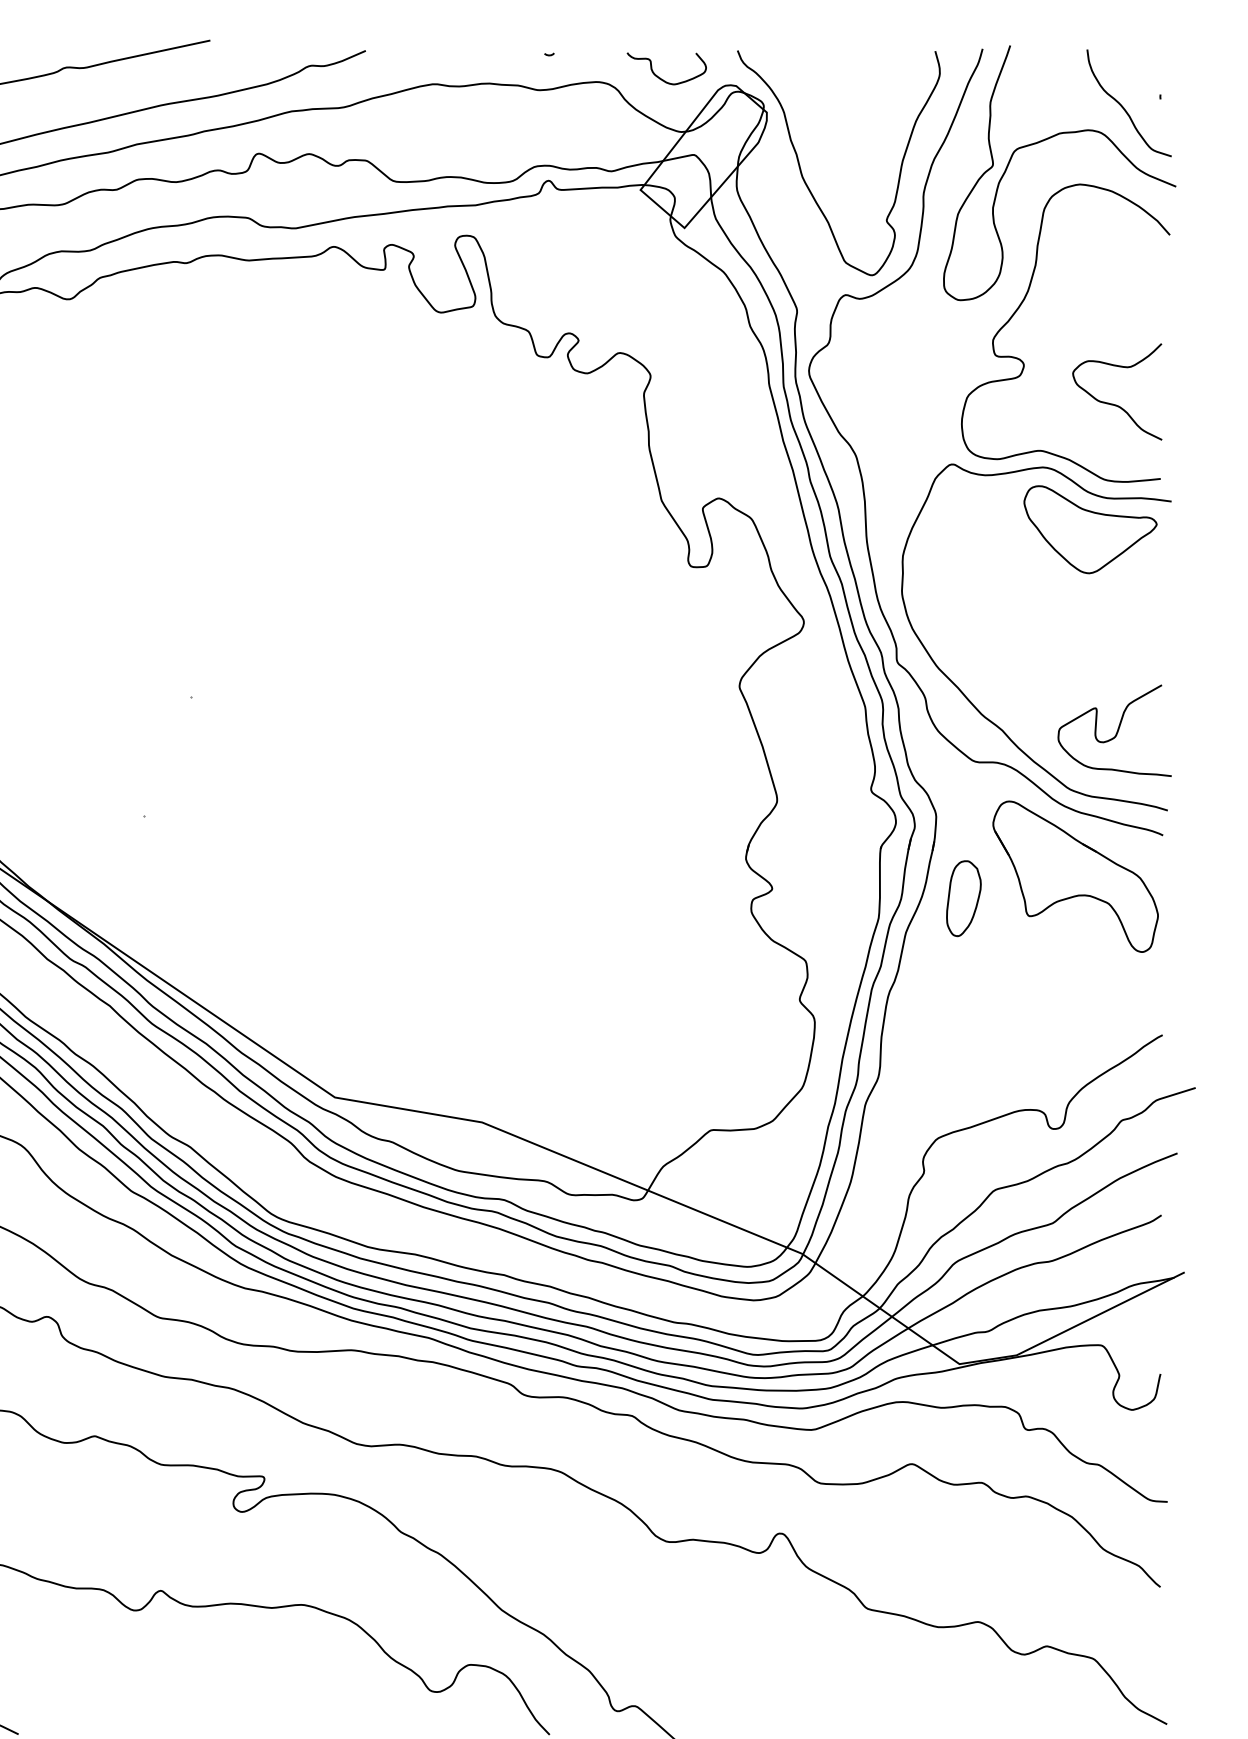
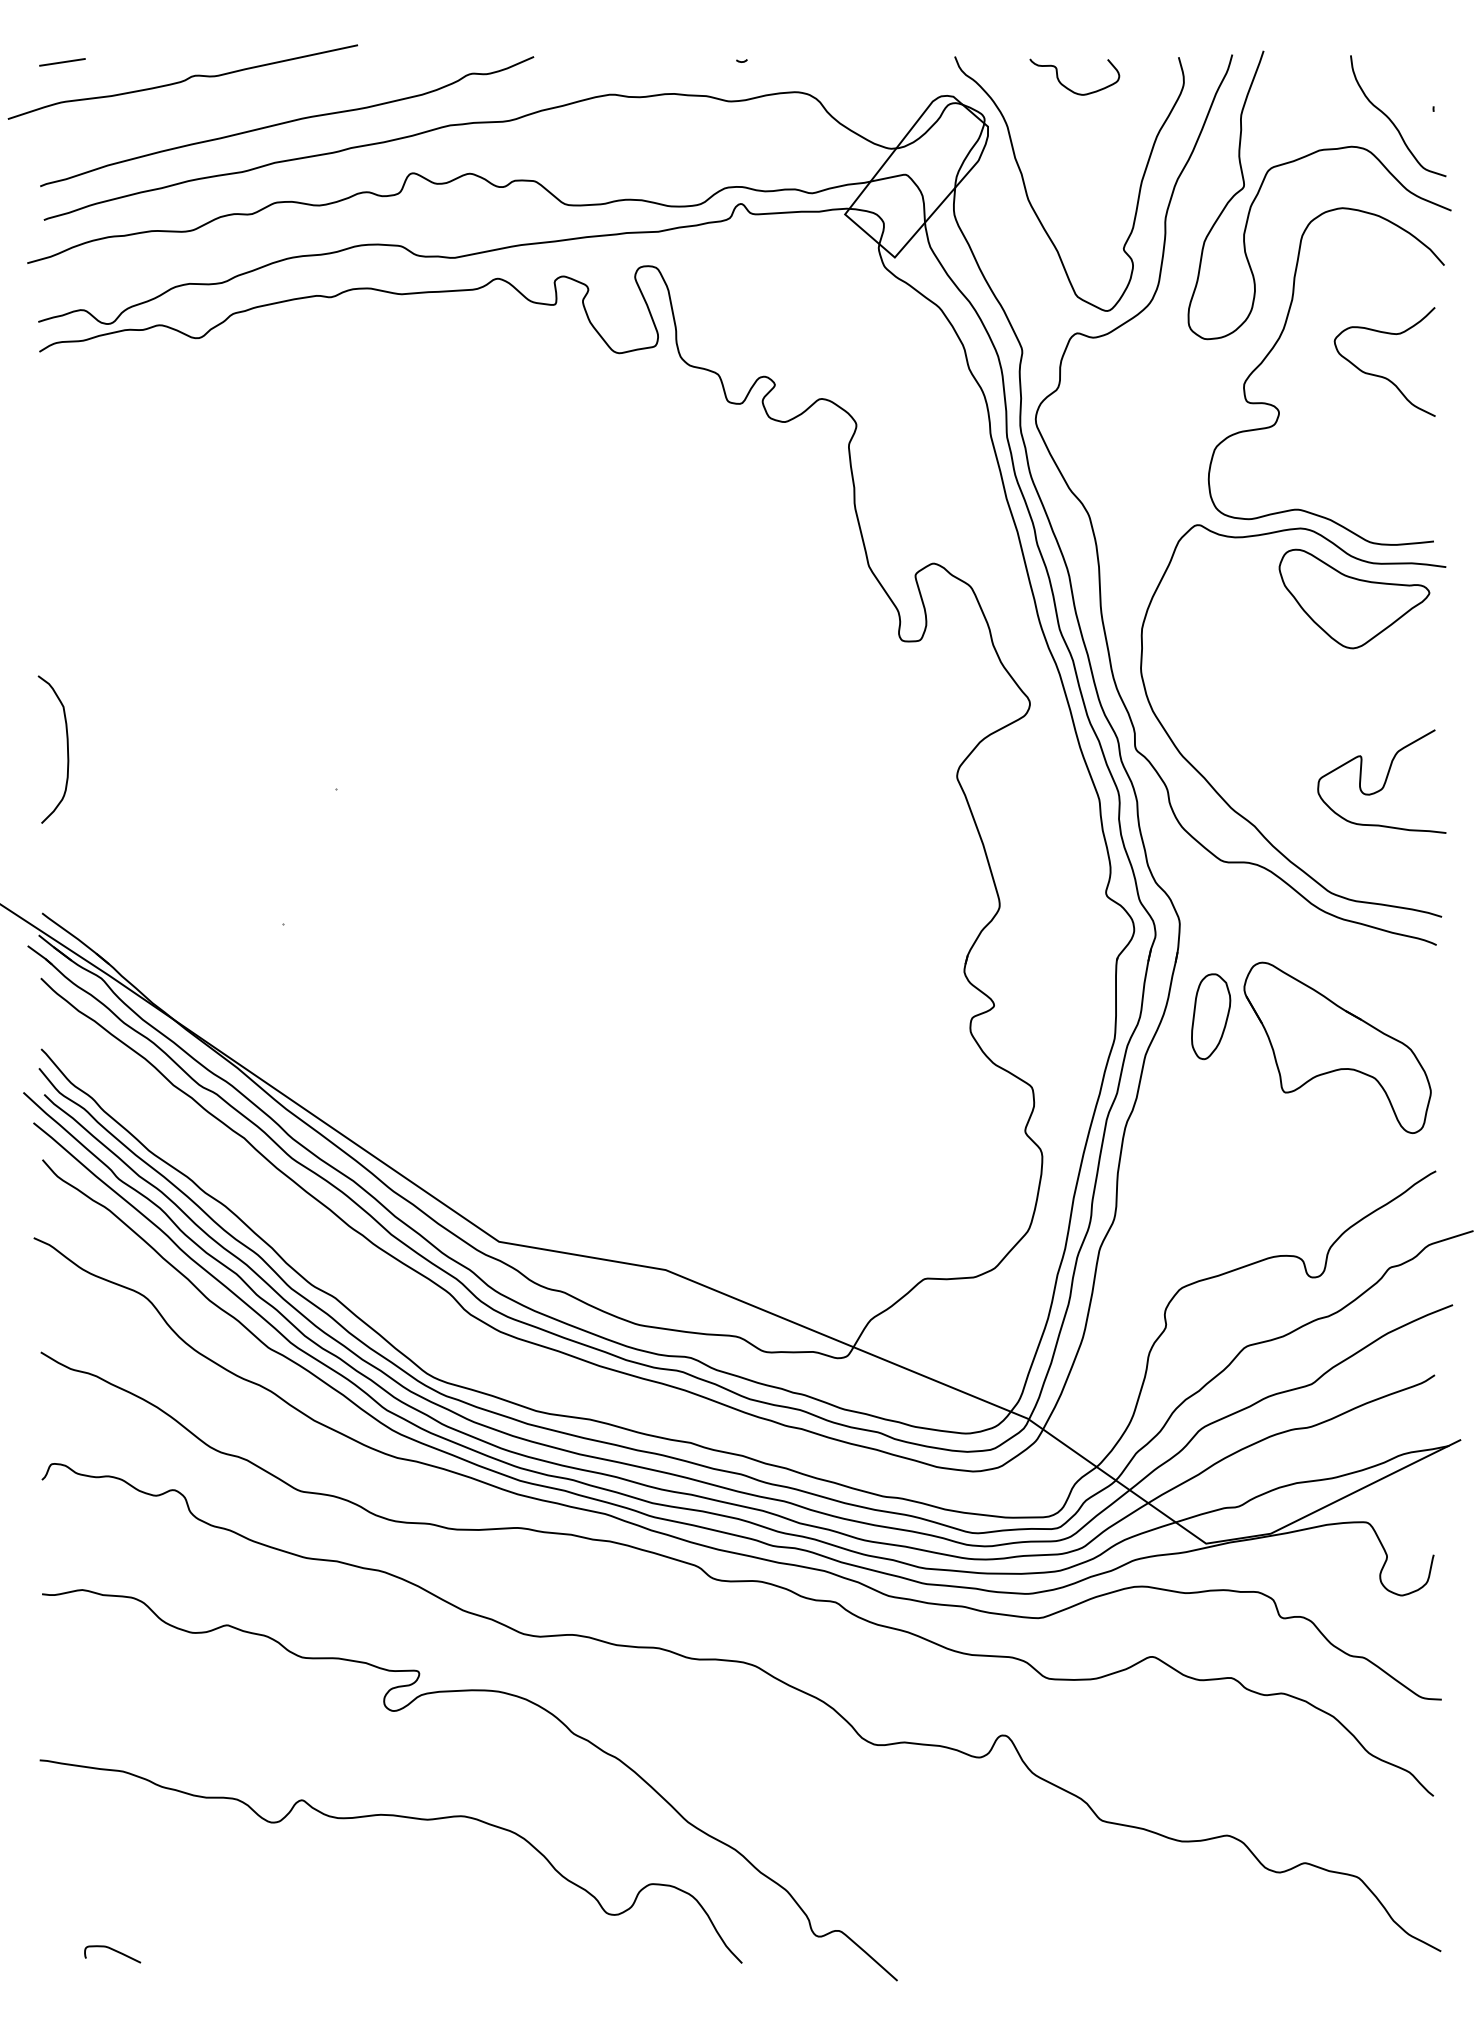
curve: (658, 76) -> (1065, 85), moved
curve: (1113, 403) -> (1380, 375), moved
curve: (1116, 732) -> (1383, 783), moved
part: (1075, 876) -> (1337, 1047), moved

